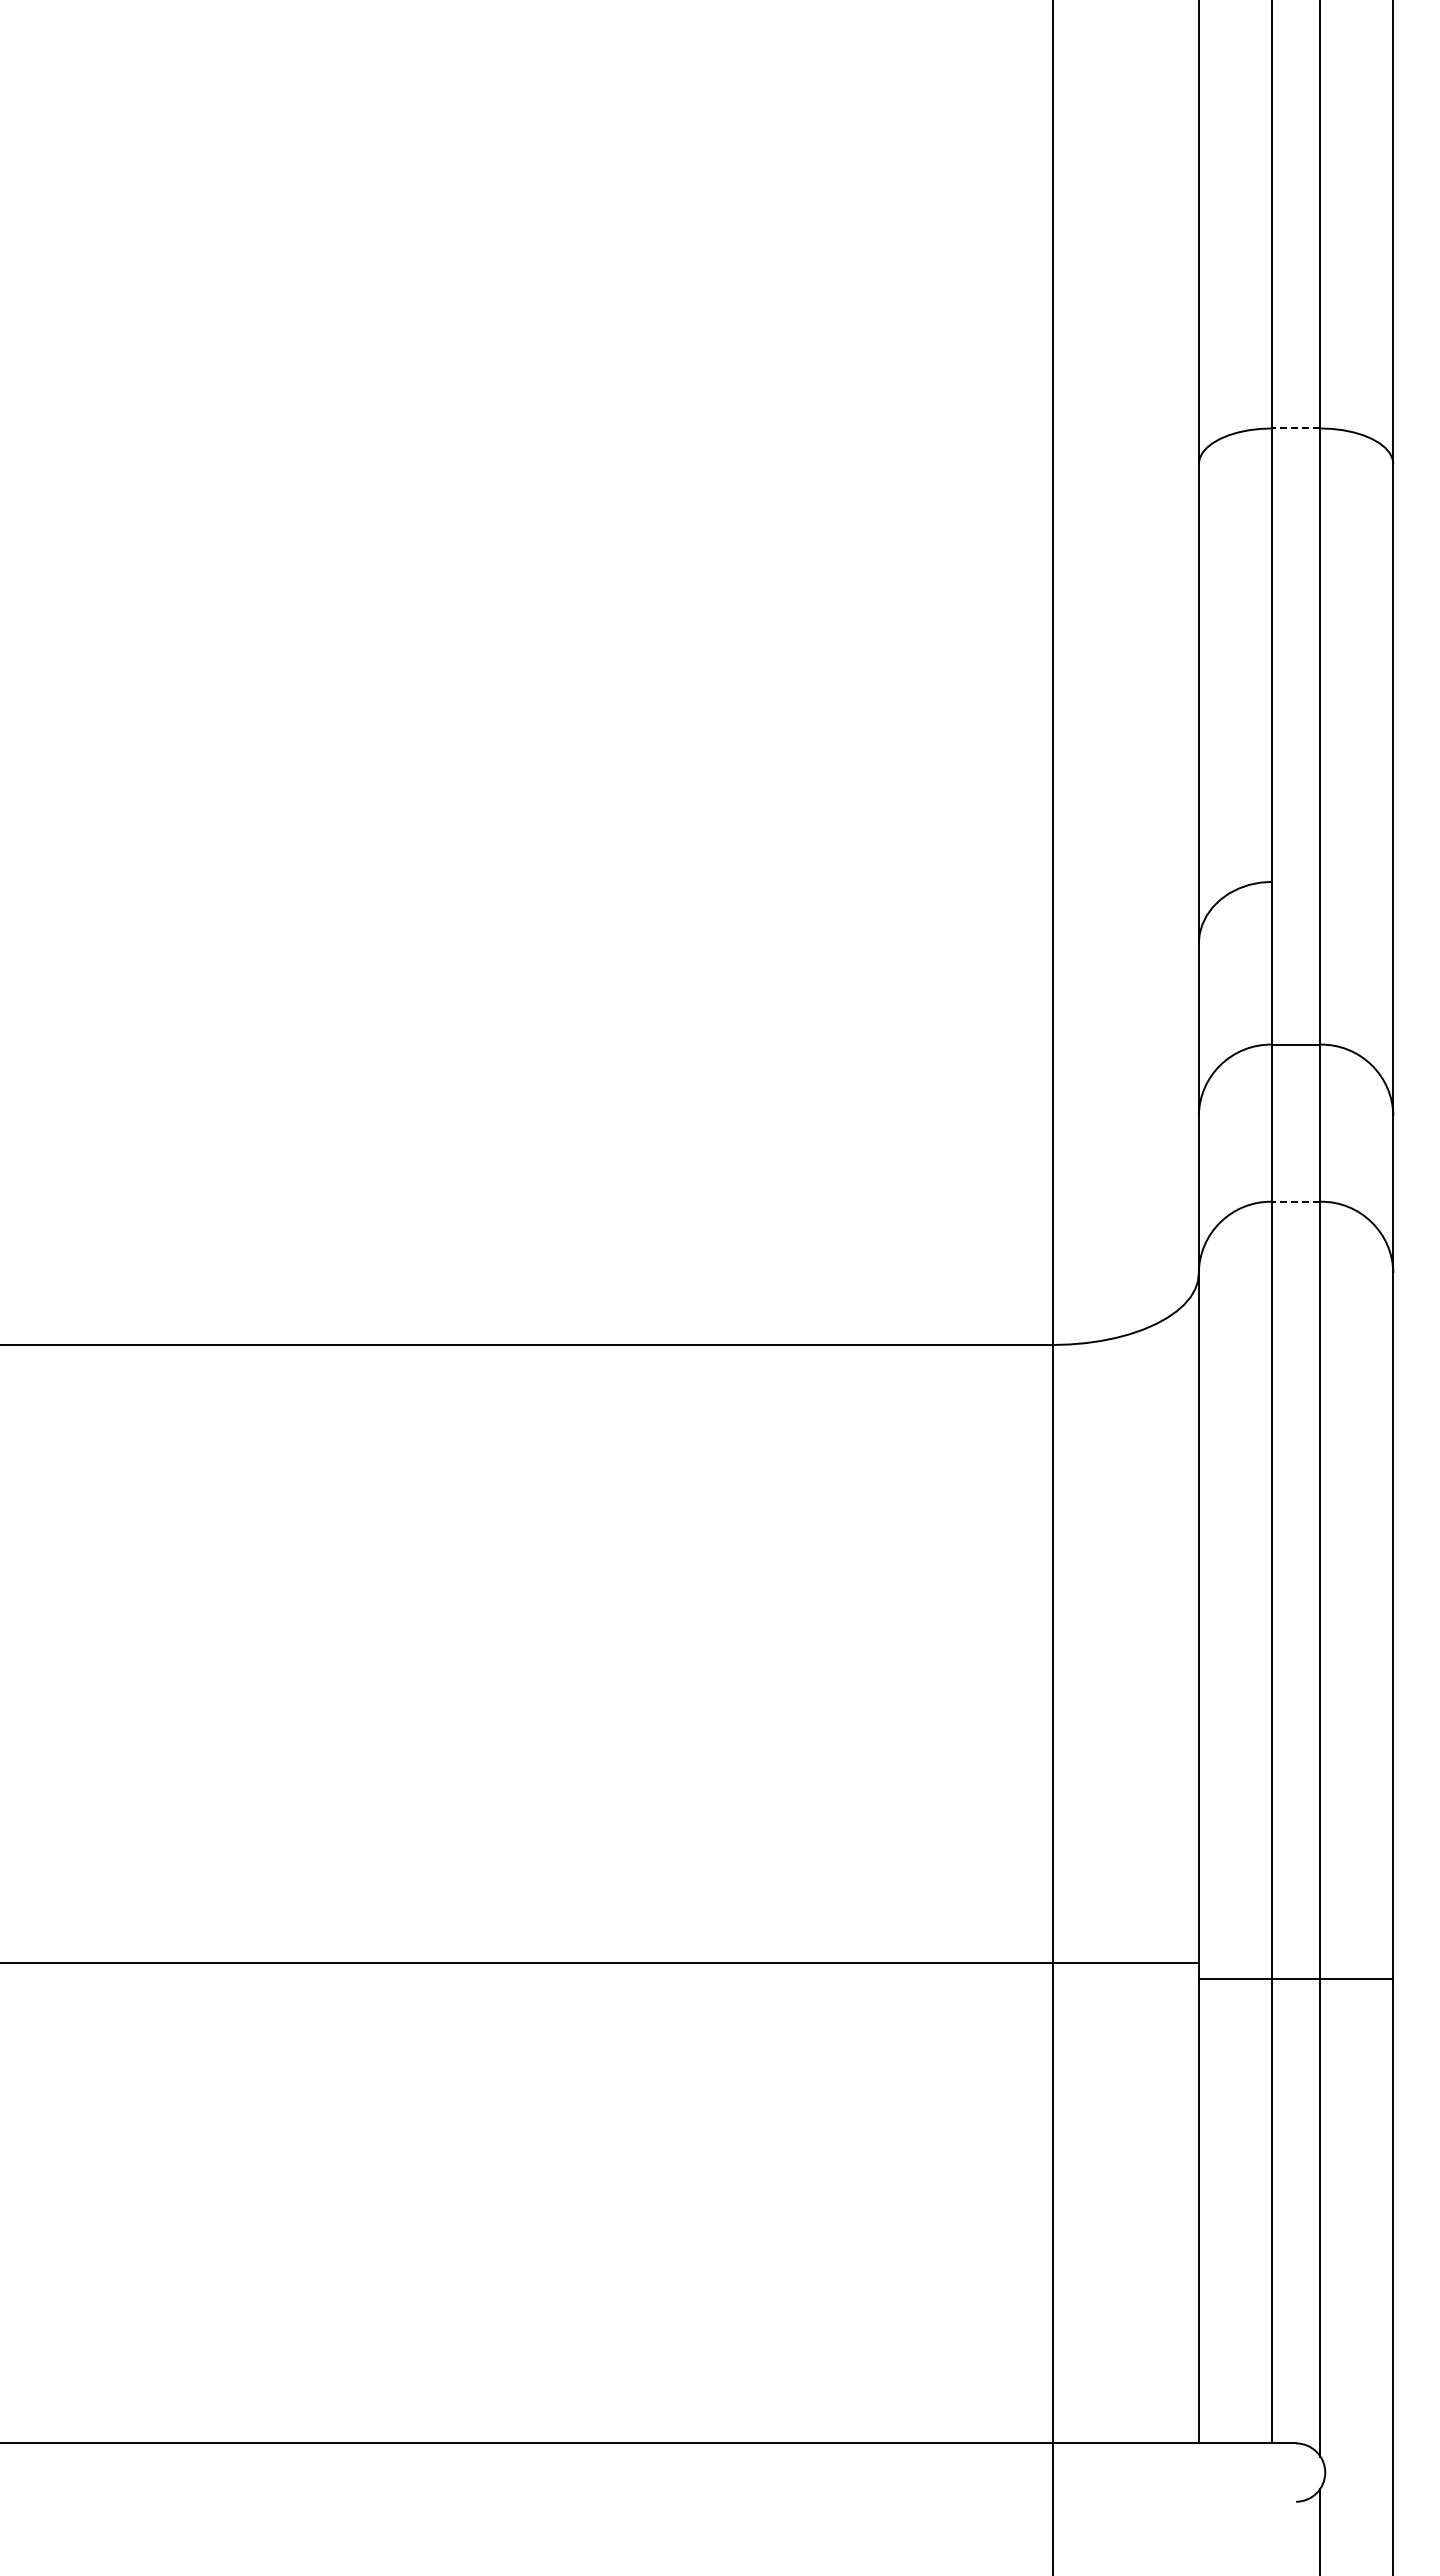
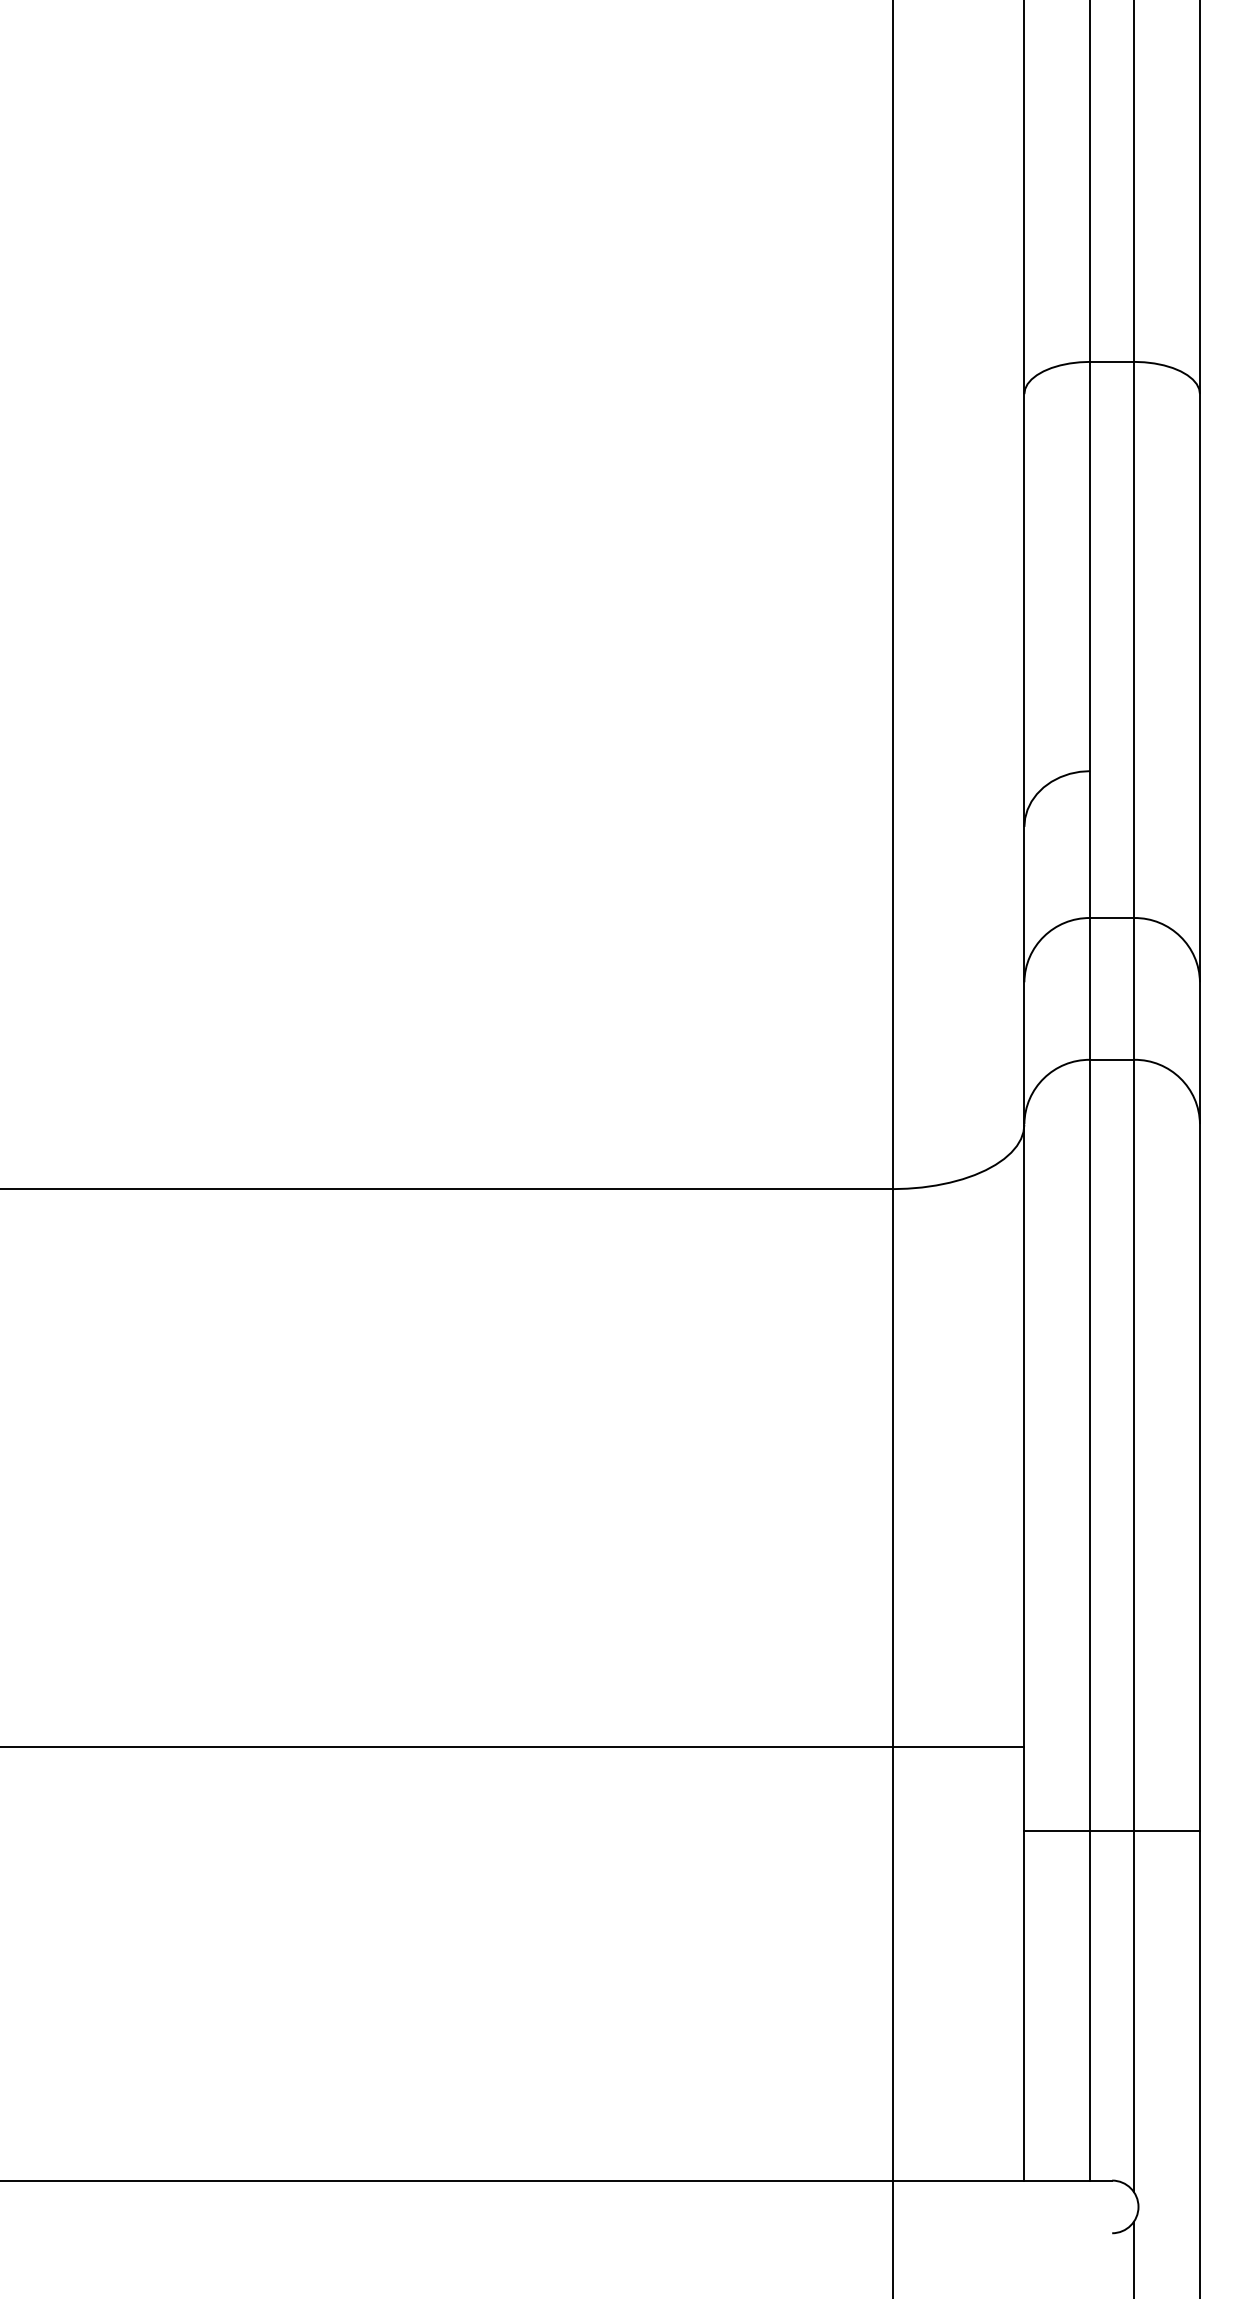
line: (1295, 428) -> (1111, 361), dashed -> solid
line: (1295, 1201) -> (1111, 1059), dashed -> solid
line: (1295, 1979) -> (1111, 1831), moved

